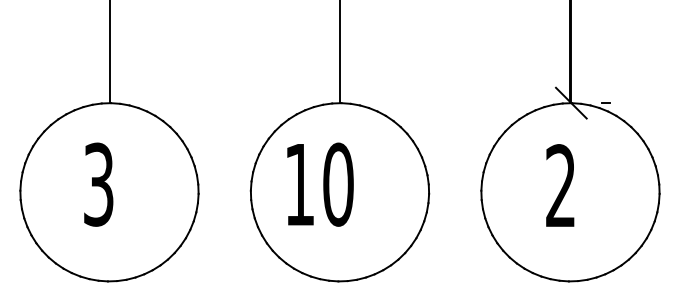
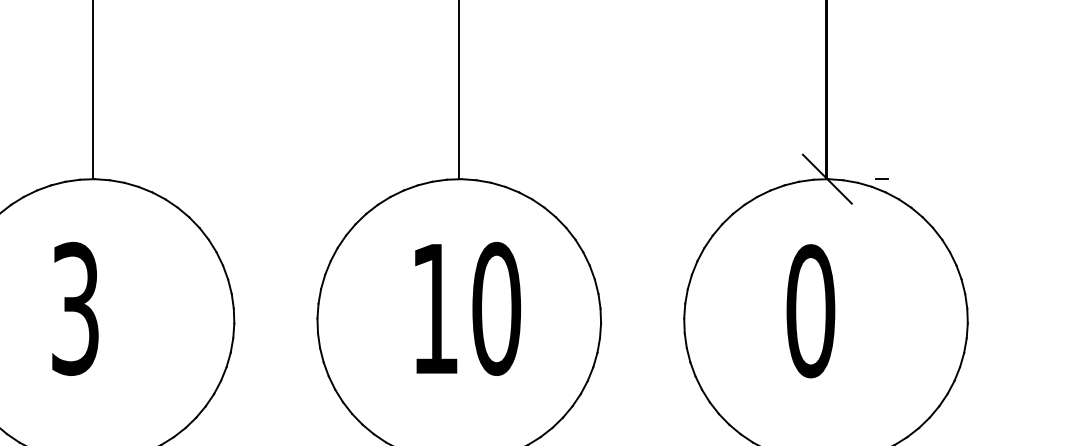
text: (320, 184) -> (468, 308), moved
text: (560, 186) -> (810, 311), 2 -> 0

